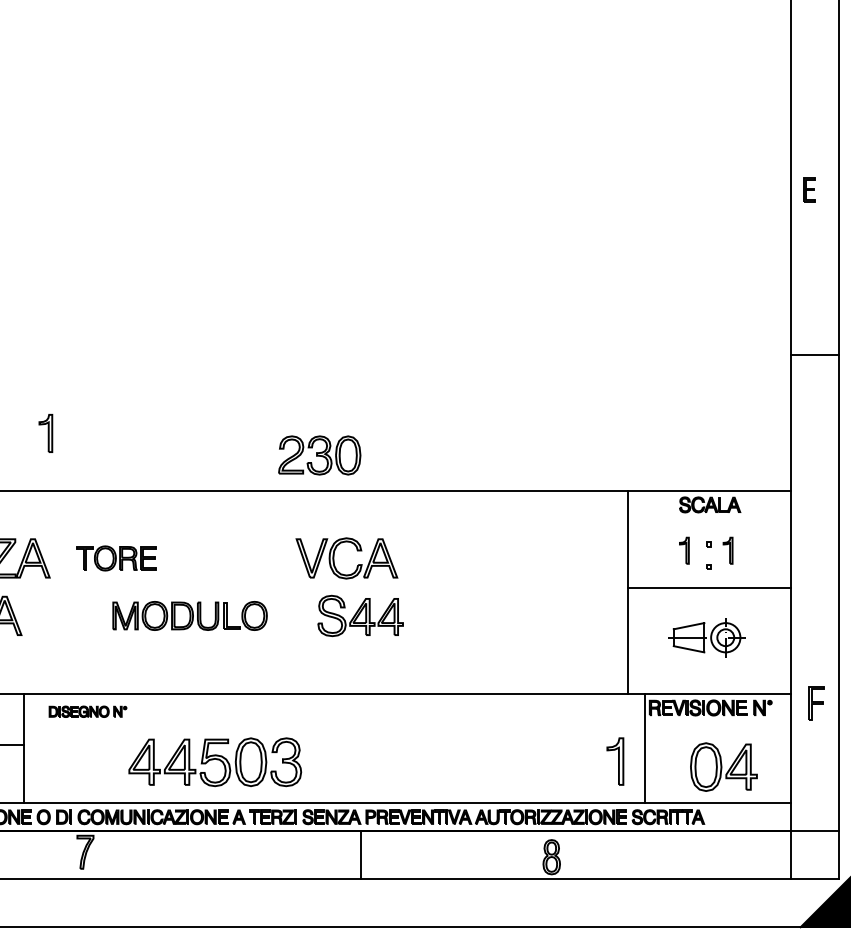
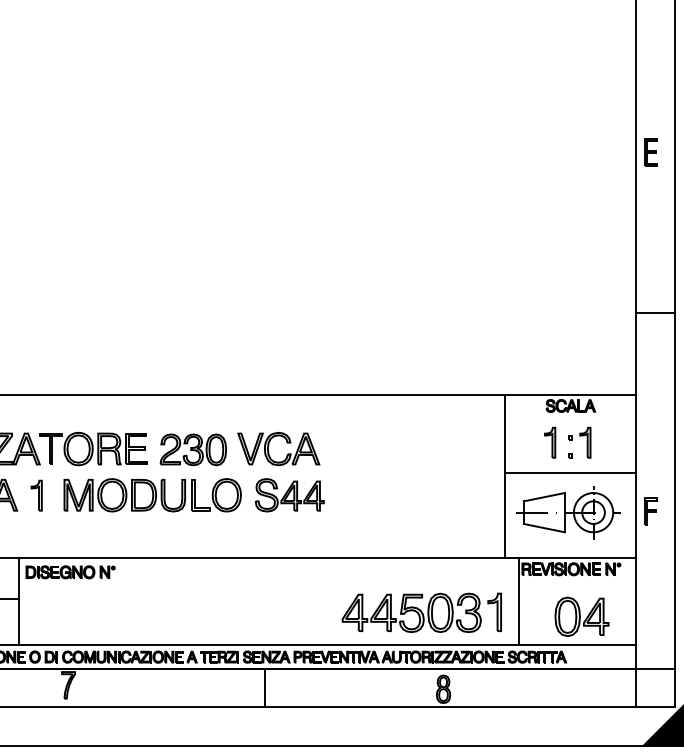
part: (809, 189) -> (650, 152), size x1.43
line: (814, 354) -> (654, 312), moved
part: (45, 433) -> (36, 495), moved
part: (319, 455) -> (193, 449), moved
part: (684, 550) -> (550, 442), size x1.43
part: (727, 550) -> (584, 442), size x1.43
part: (116, 558) -> (93, 449), size x1.67
part: (189, 615) -> (152, 494), size x1.43
part: (706, 637) -> (567, 512), size x1.67
part: (816, 703) -> (650, 511), moved
part: (87, 711) -> (70, 572), size x1.43
part: (215, 762) -> (411, 613), moved
line: (360, 855) -> (264, 687), moved

